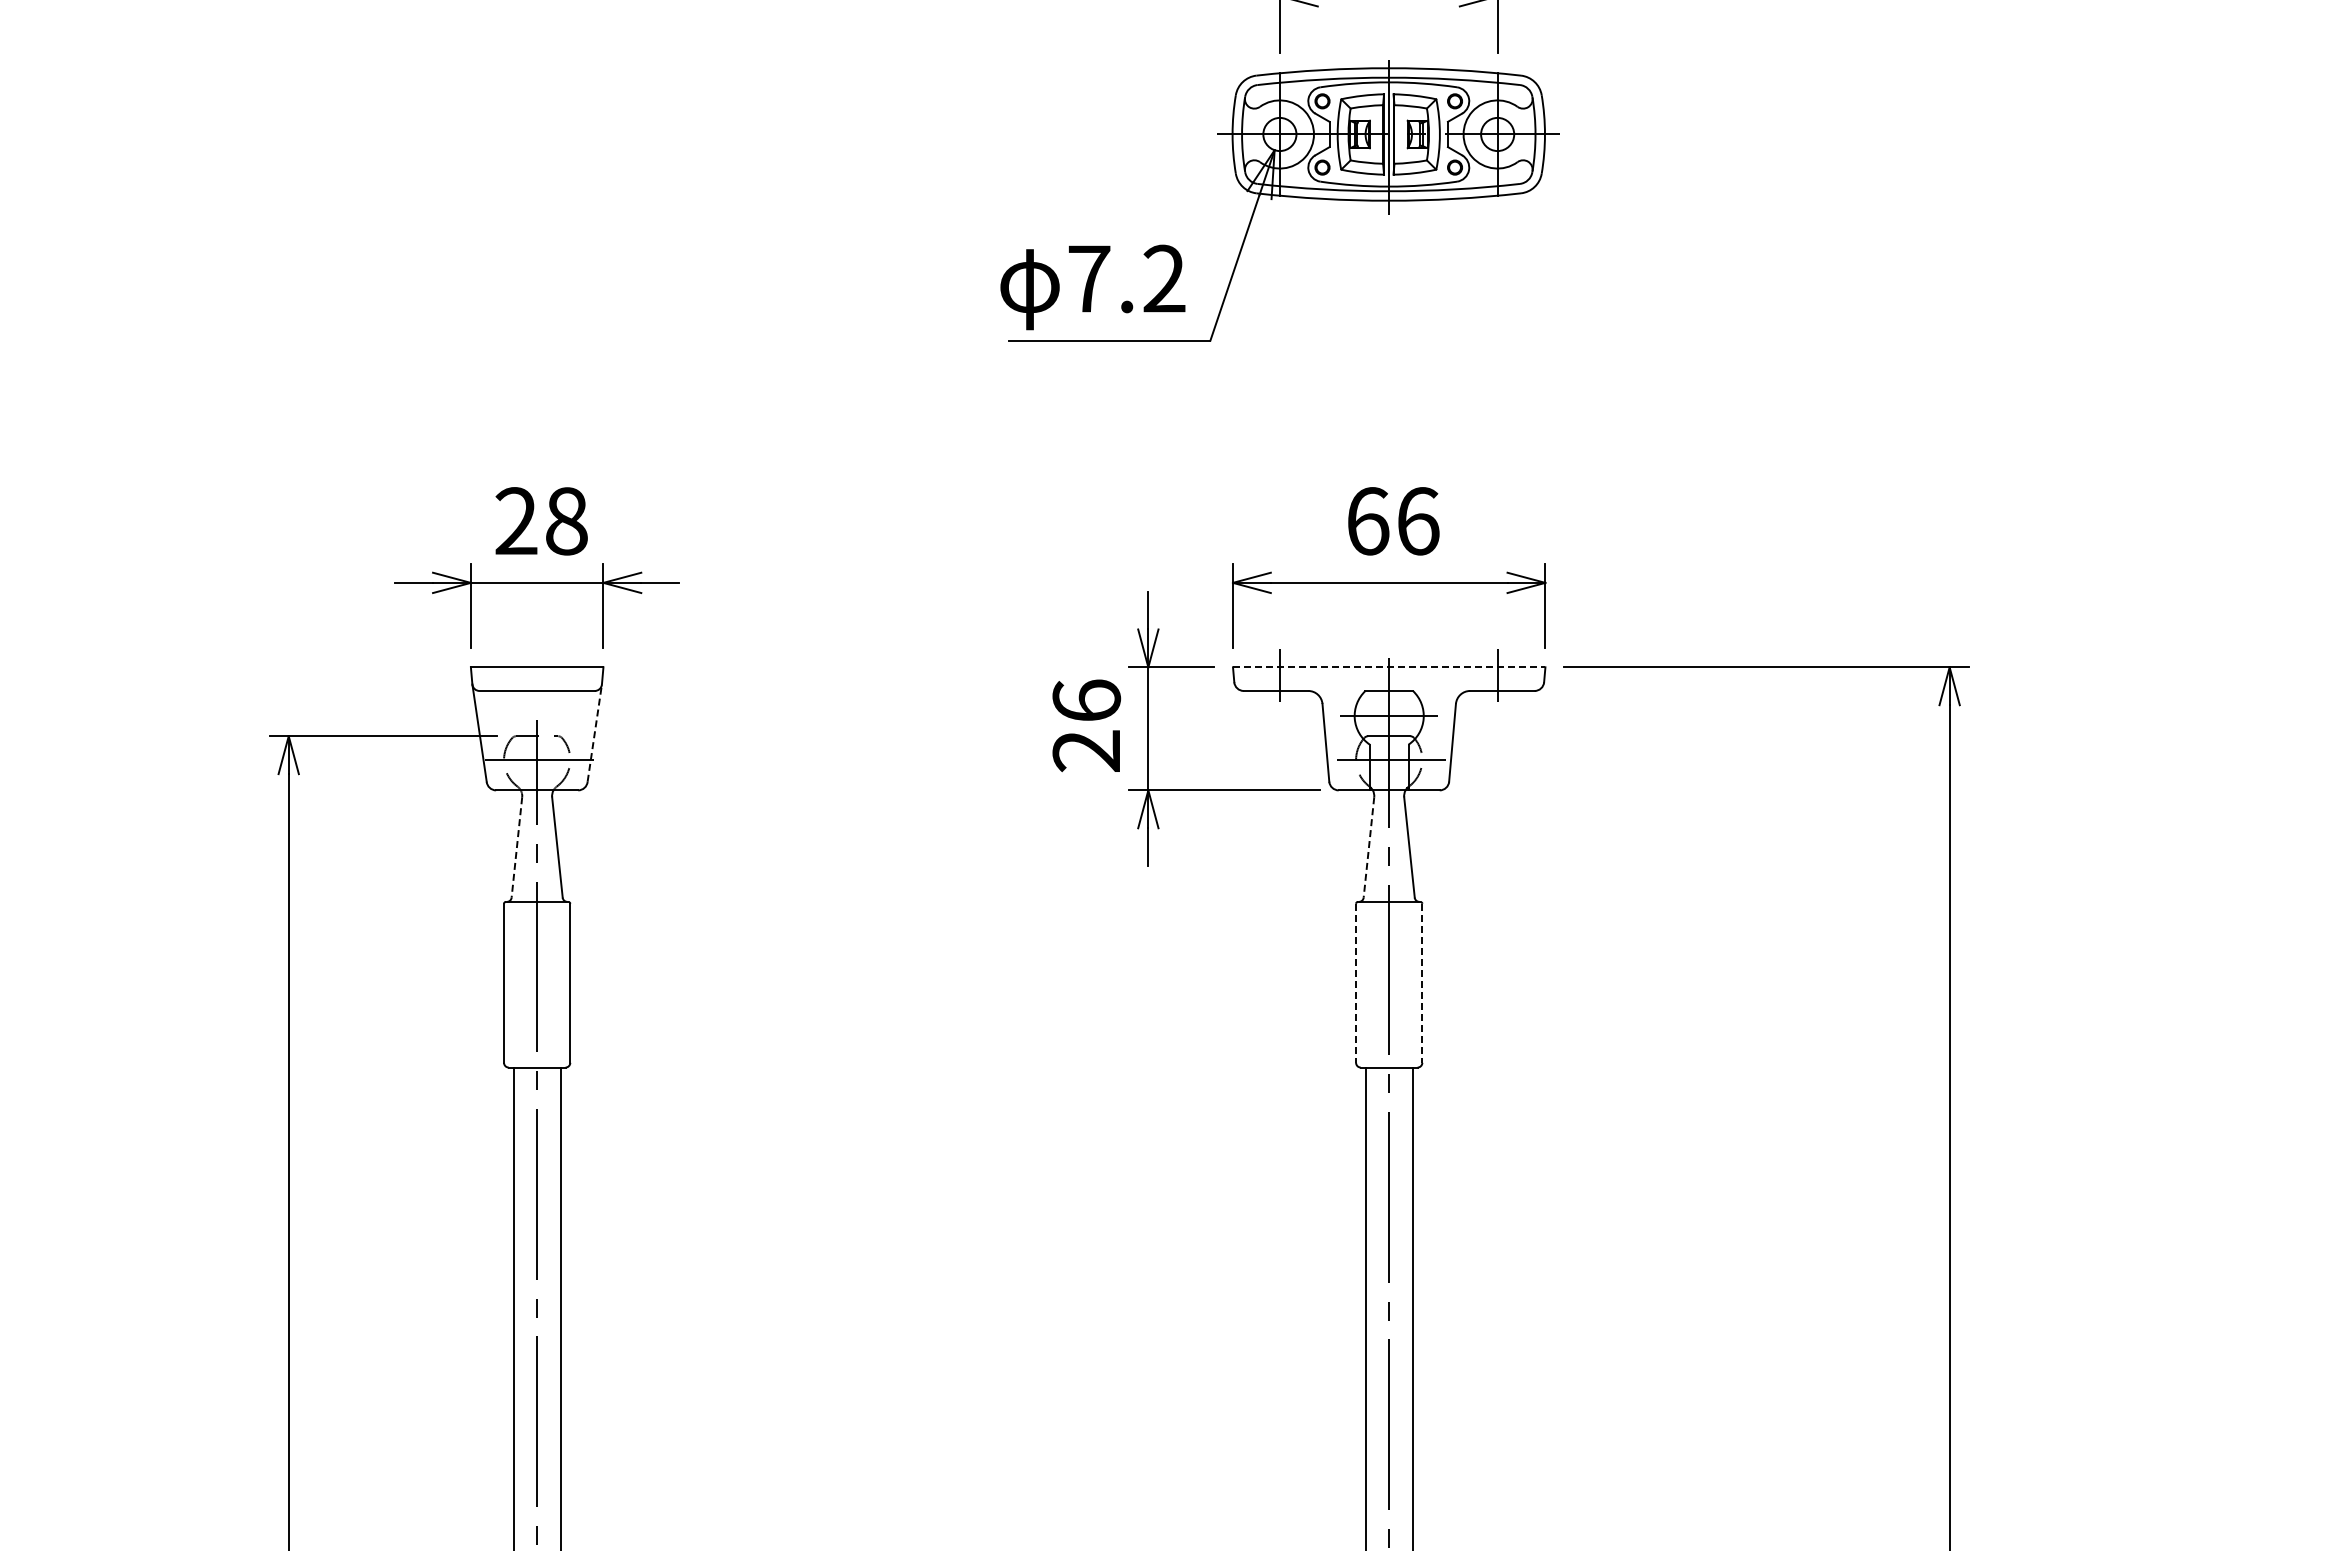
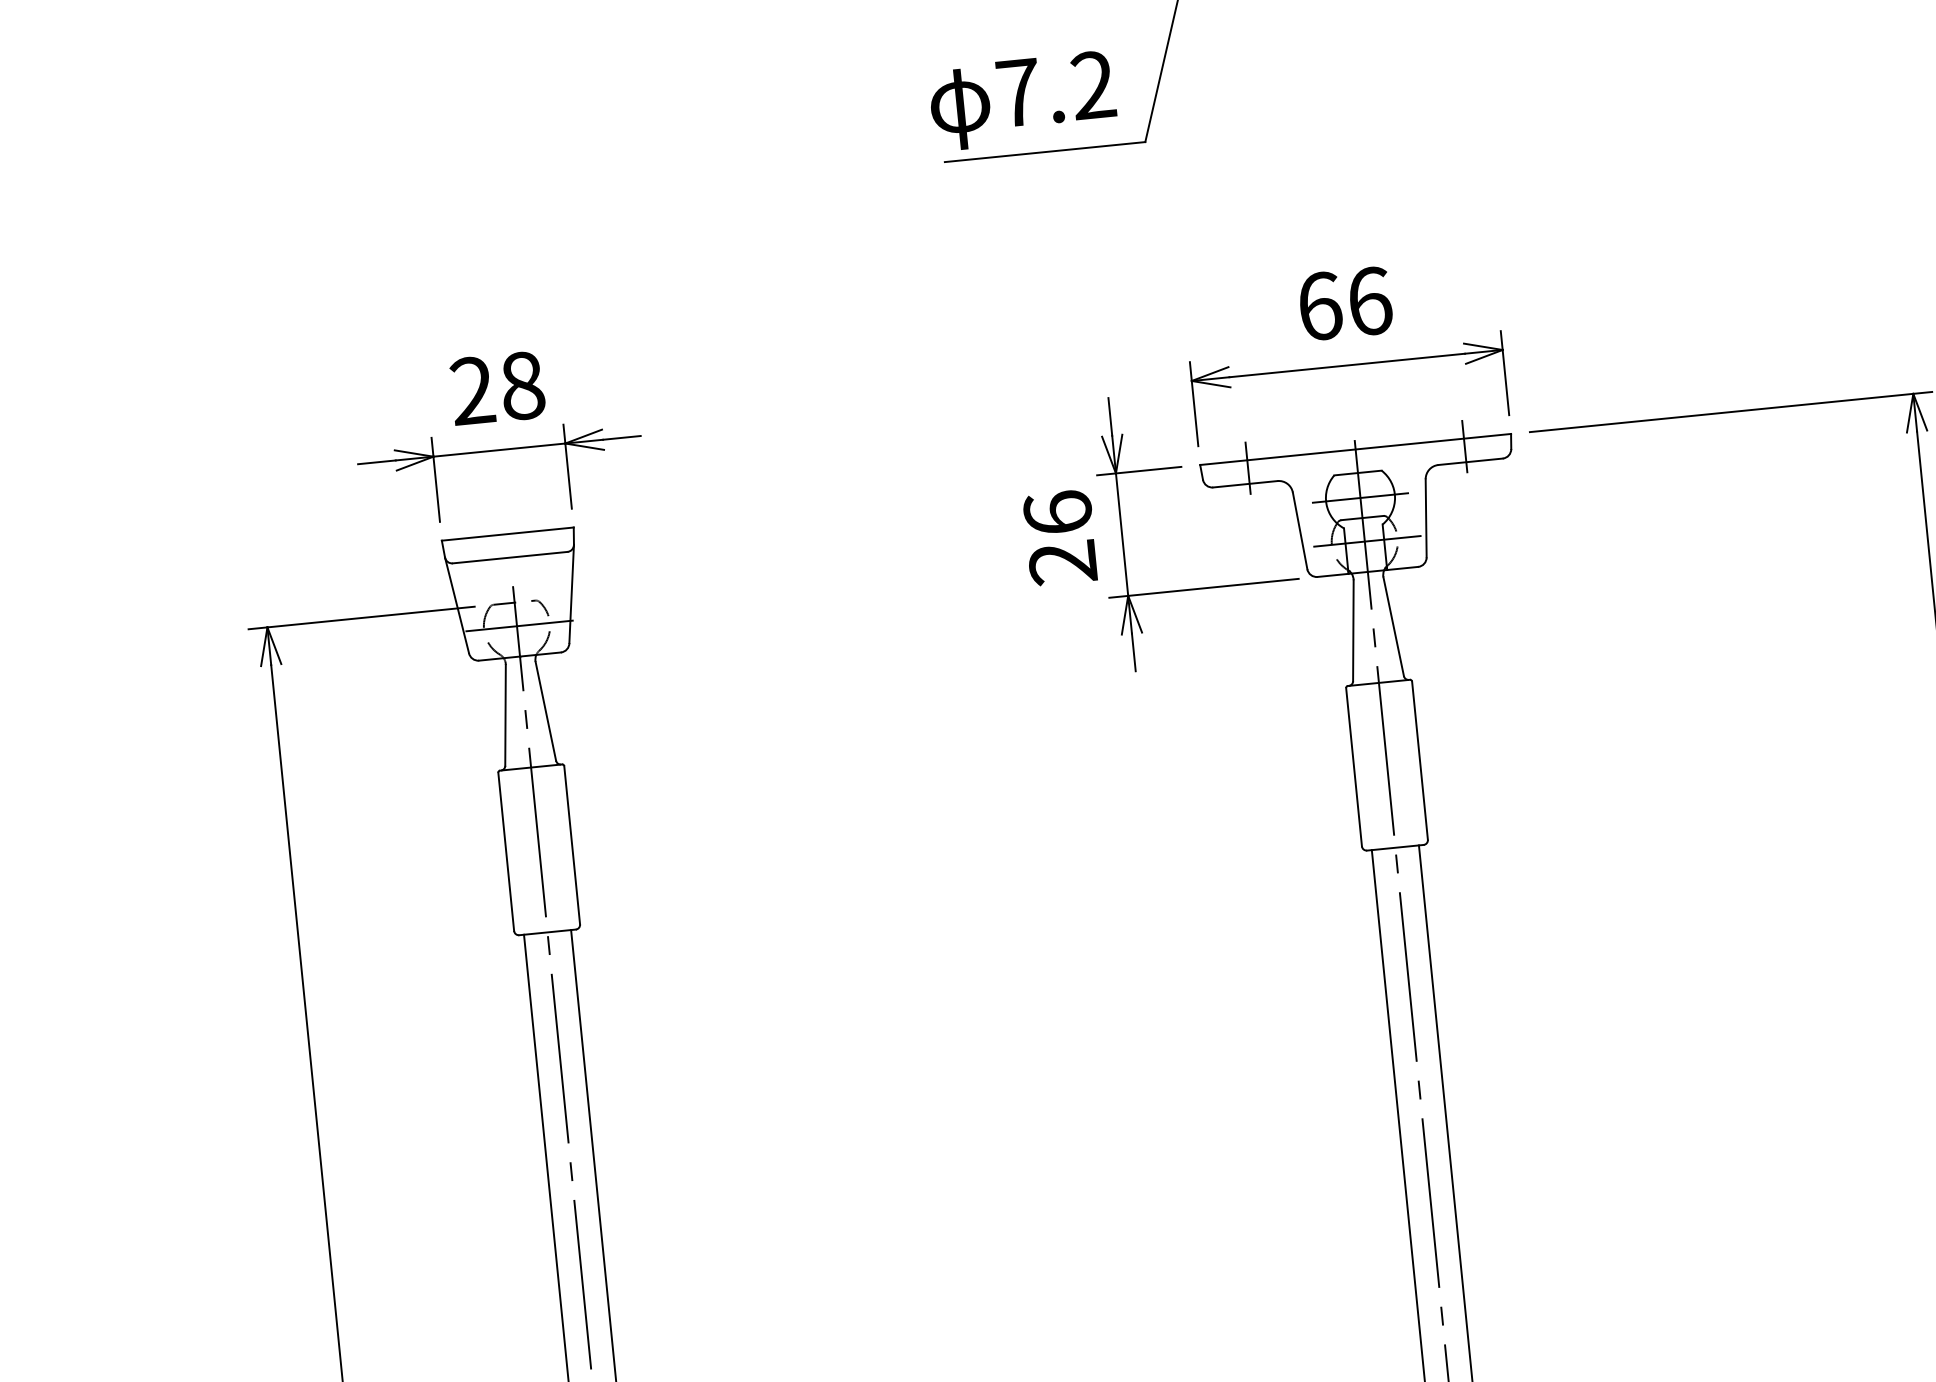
line: (1389, 667) -> (1355, 449), dashed -> solid
line: (594, 732) -> (571, 593), dashed -> solid
line: (516, 847) -> (505, 715), dashed -> solid
line: (1368, 847) -> (1352, 630), dashed -> solid
line: (1356, 983) -> (1354, 767), dashed -> solid
line: (1422, 983) -> (1420, 760), dashed -> solid

